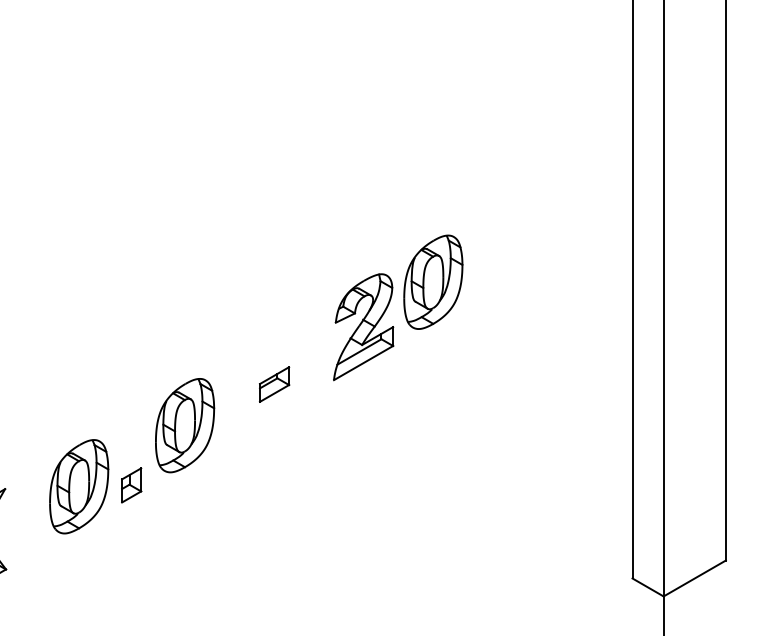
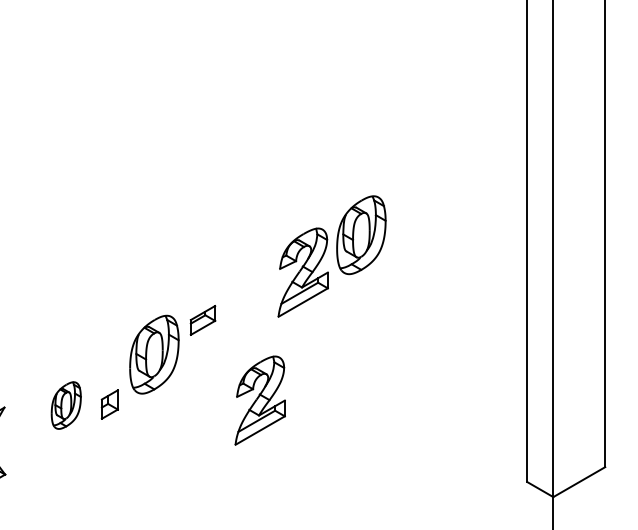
part: (273, 384) -> (202, 320), moved
part: (311, 480) -> (259, 400), added
part: (79, 486) -> (66, 405), size x0.6

